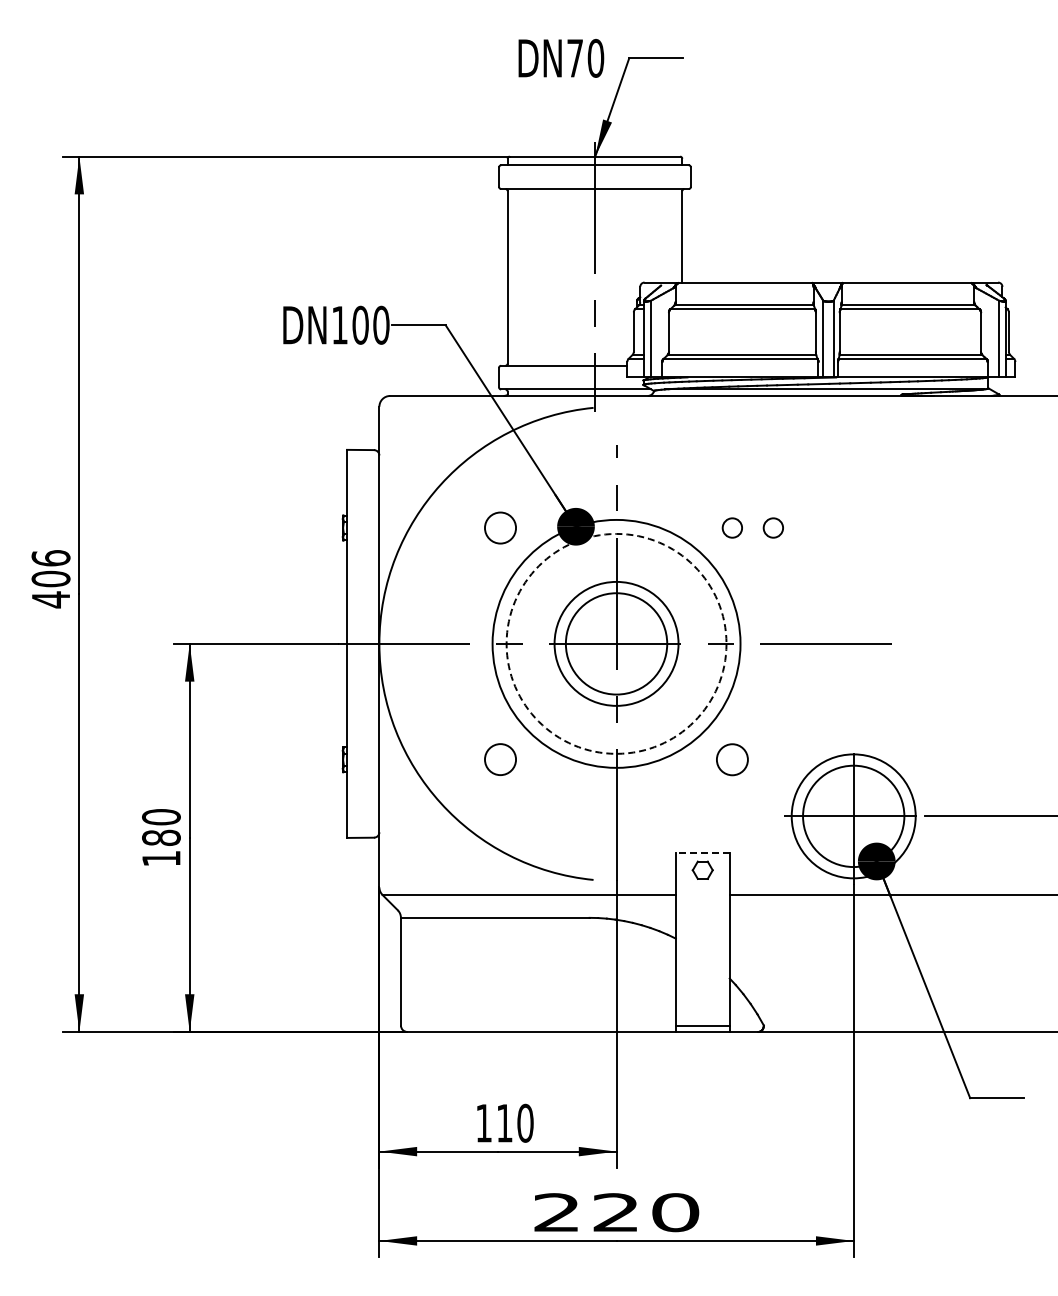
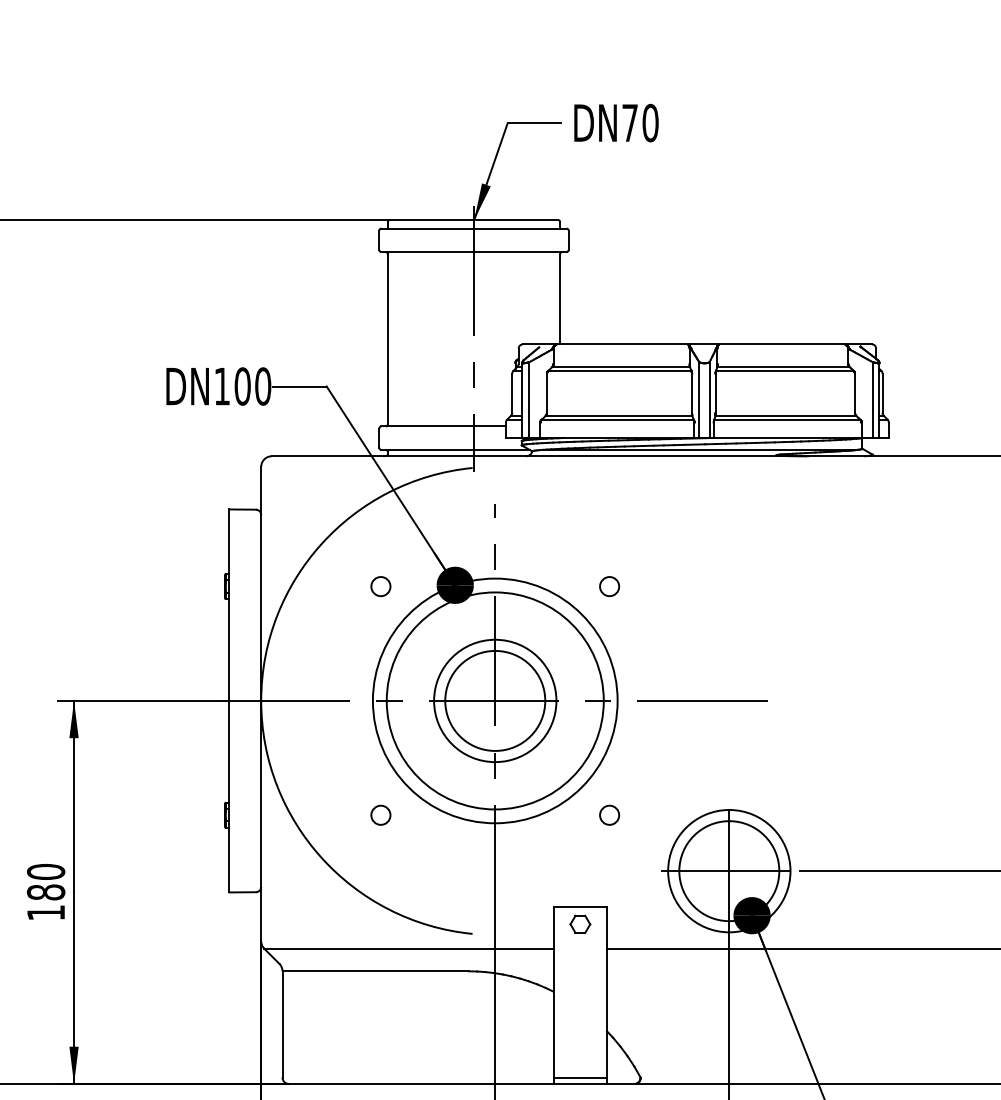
text: (561, 58) -> (616, 123), moved
circle: (500, 527) -> (380, 586), size x0.62
circle: (772, 527) -> (649, 586), removed
circle: (616, 643) -> (495, 700), dashed -> solid
circle: (500, 759) -> (380, 815), size x0.62
circle: (732, 759) -> (609, 815), size x0.62
line: (702, 853) -> (580, 907), dashed -> solid

